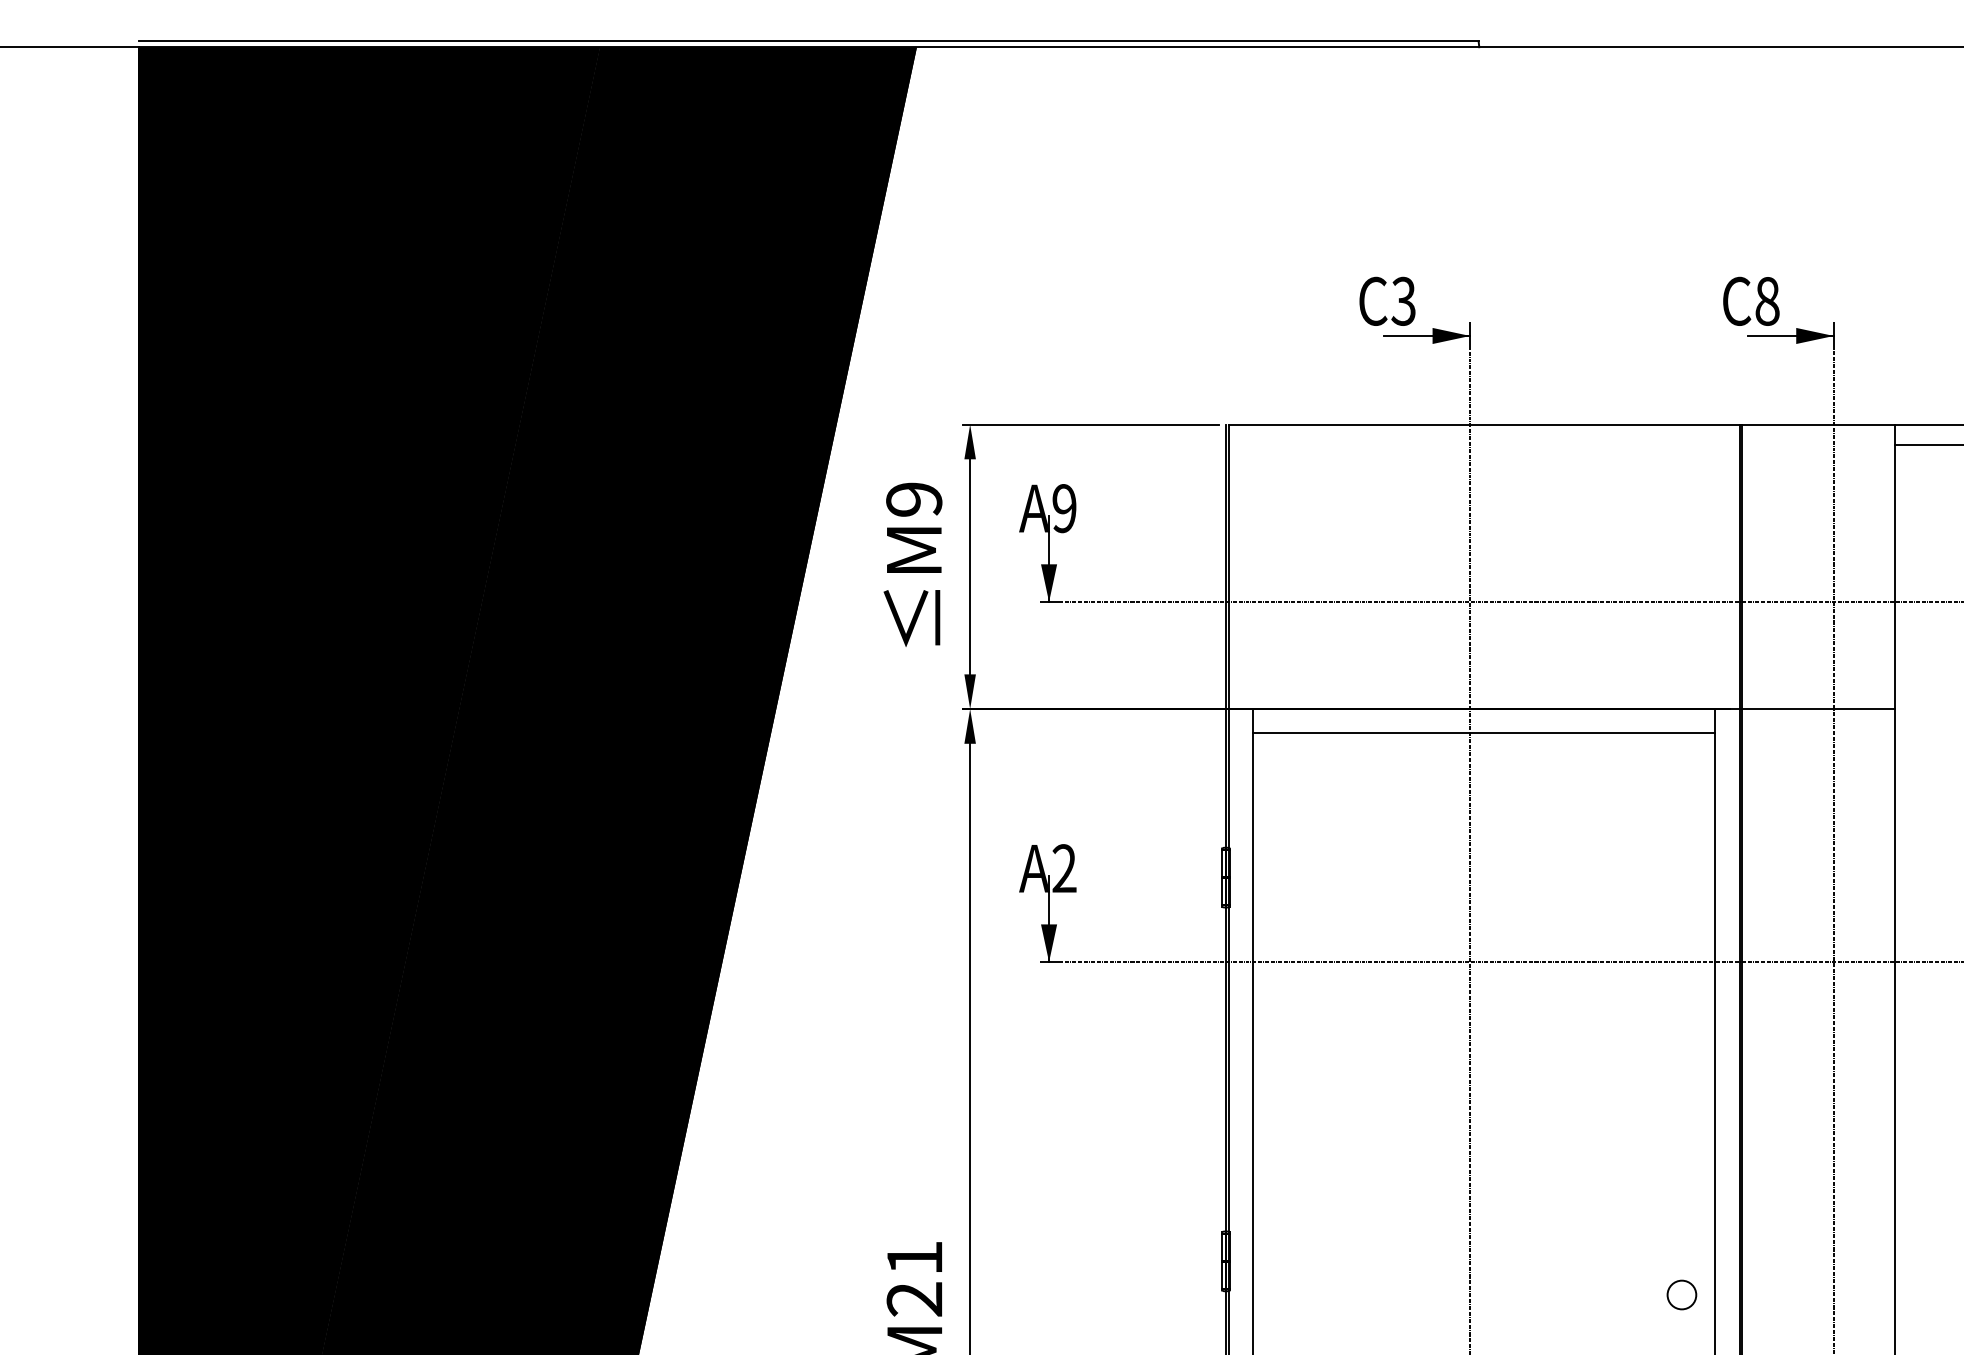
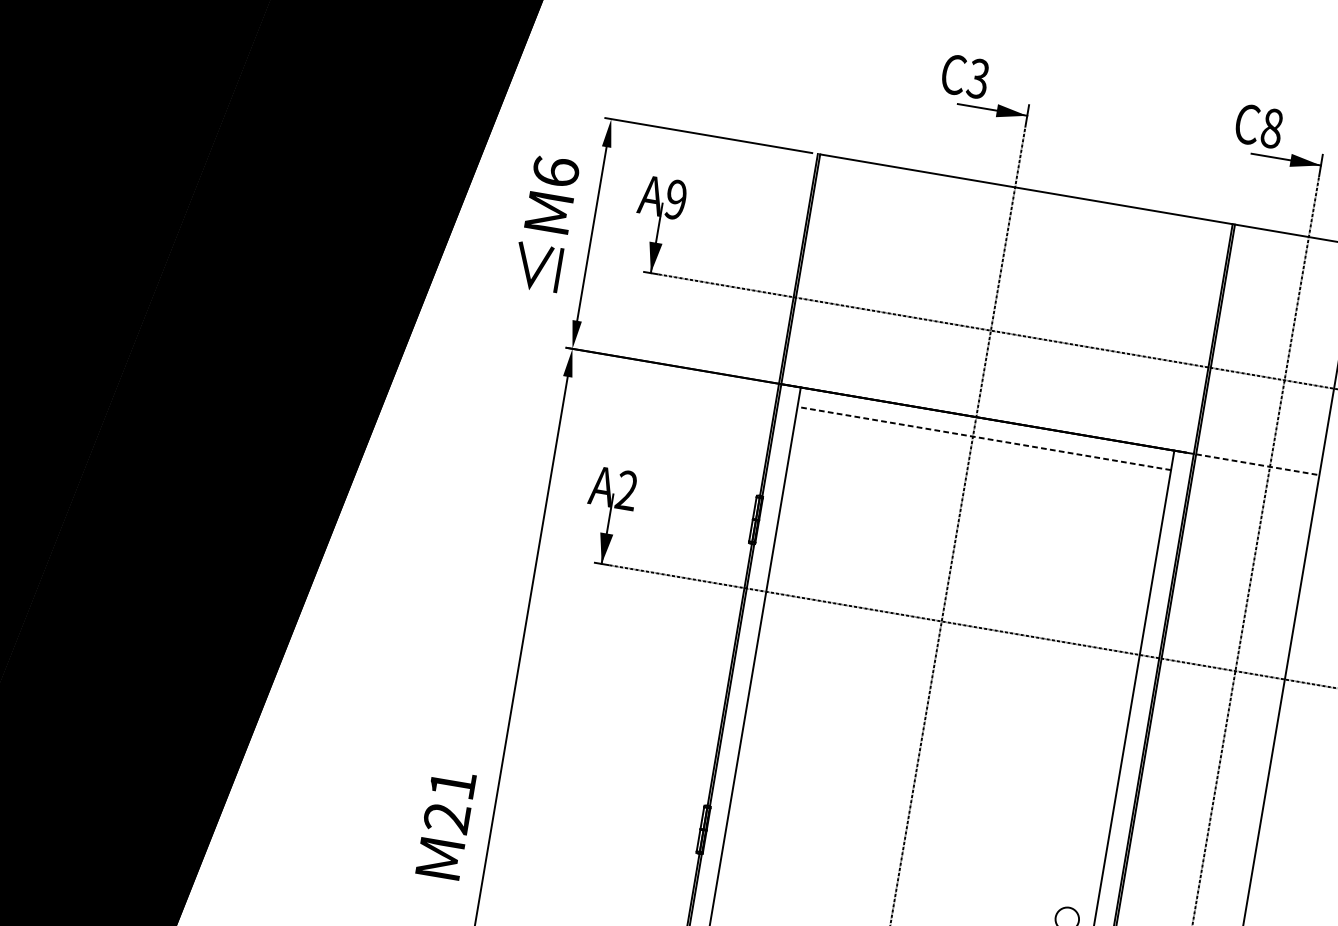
text: (914, 499) -> (556, 171), M9 -> M6
line: (1819, 709) -> (1258, 465), solid -> dashed
line: (1483, 733) -> (983, 438), solid -> dashed

